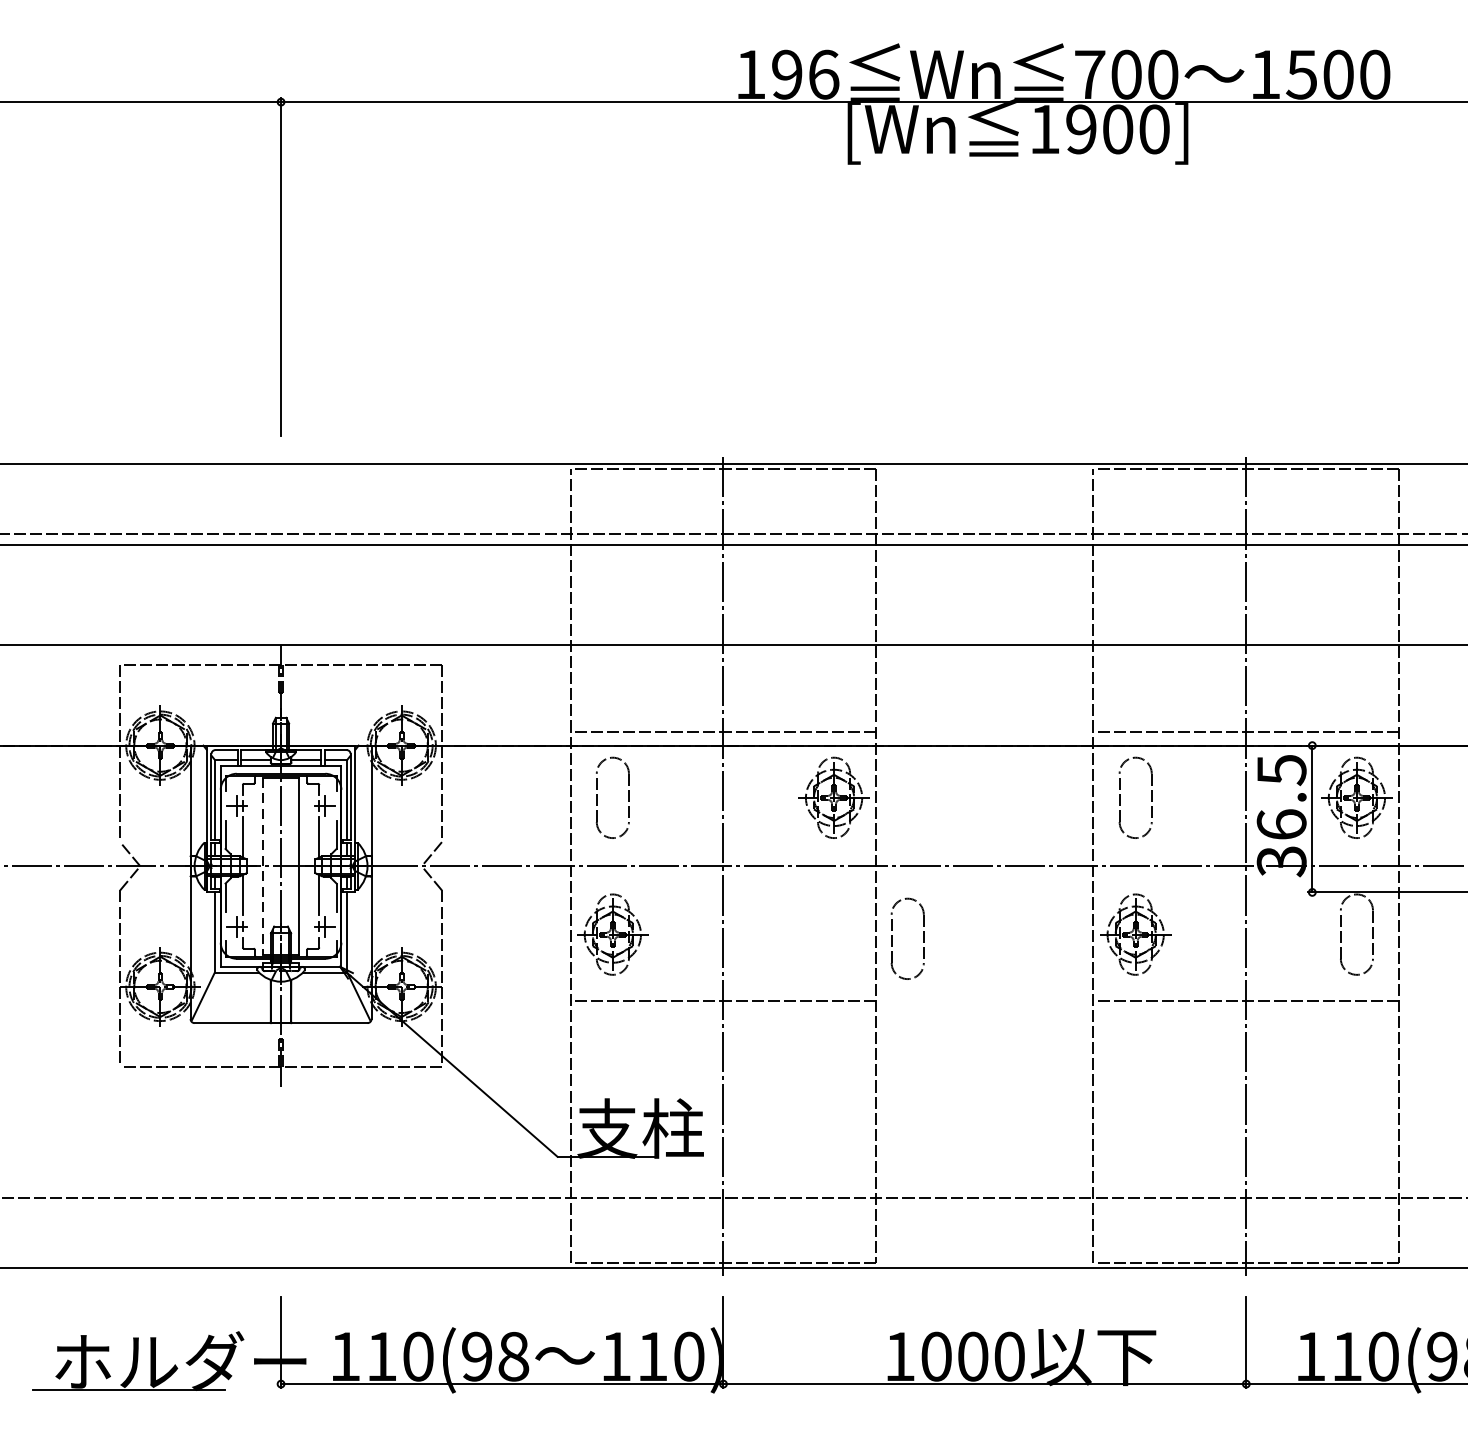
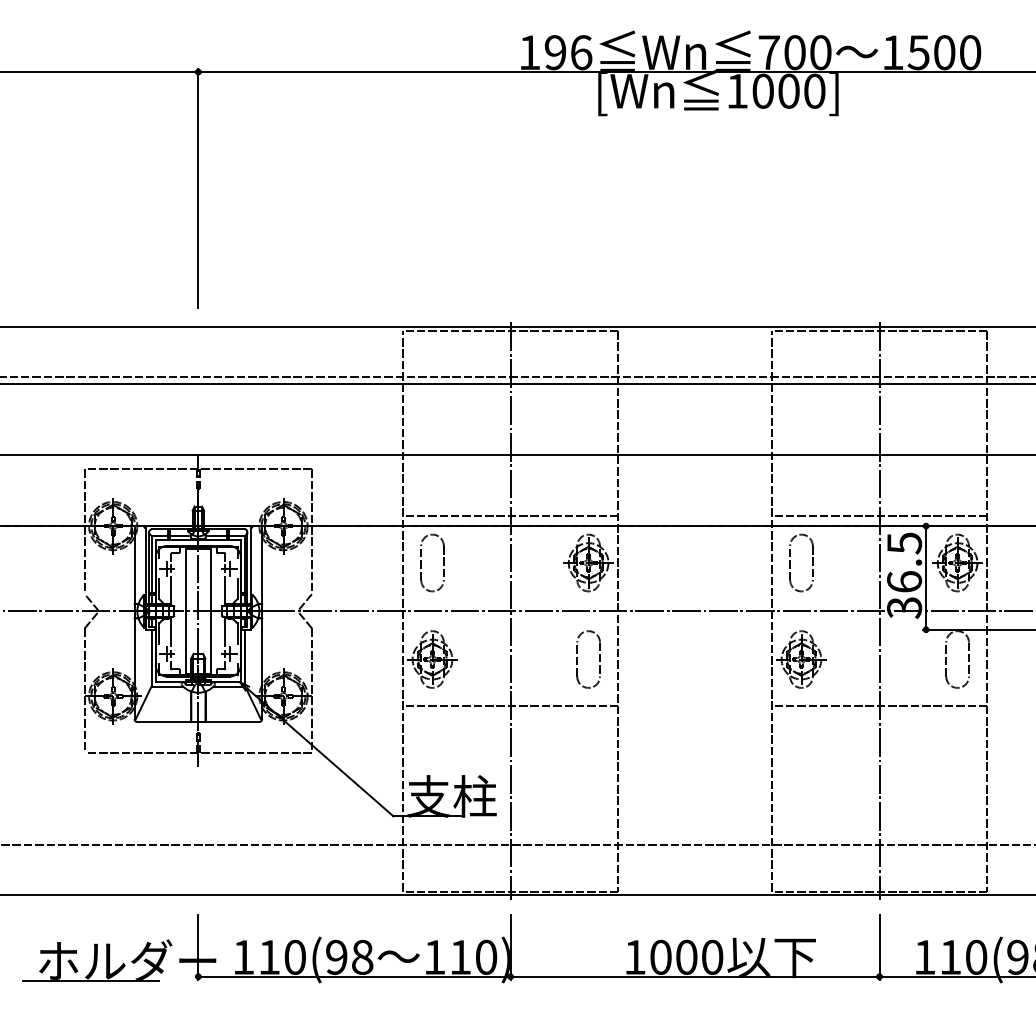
text: (1080, 128) -> (762, 90), 1900] -> 1000]
line: (262, 866) -> (185, 611), dashed -> solid
part: (891, 938) -> (577, 659), moved

